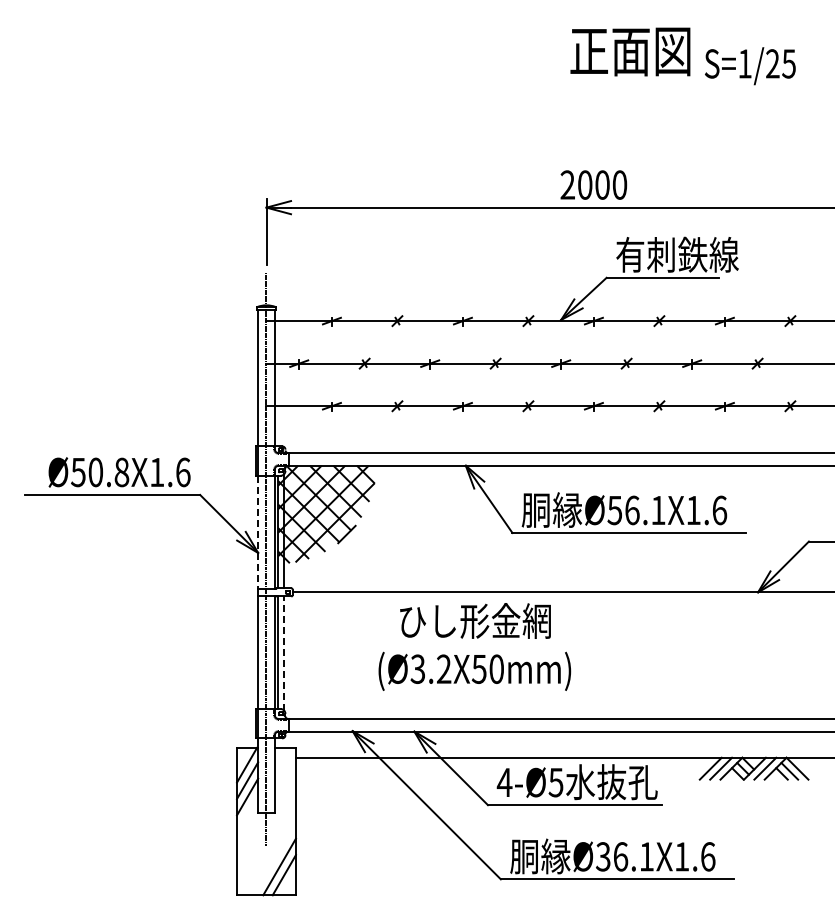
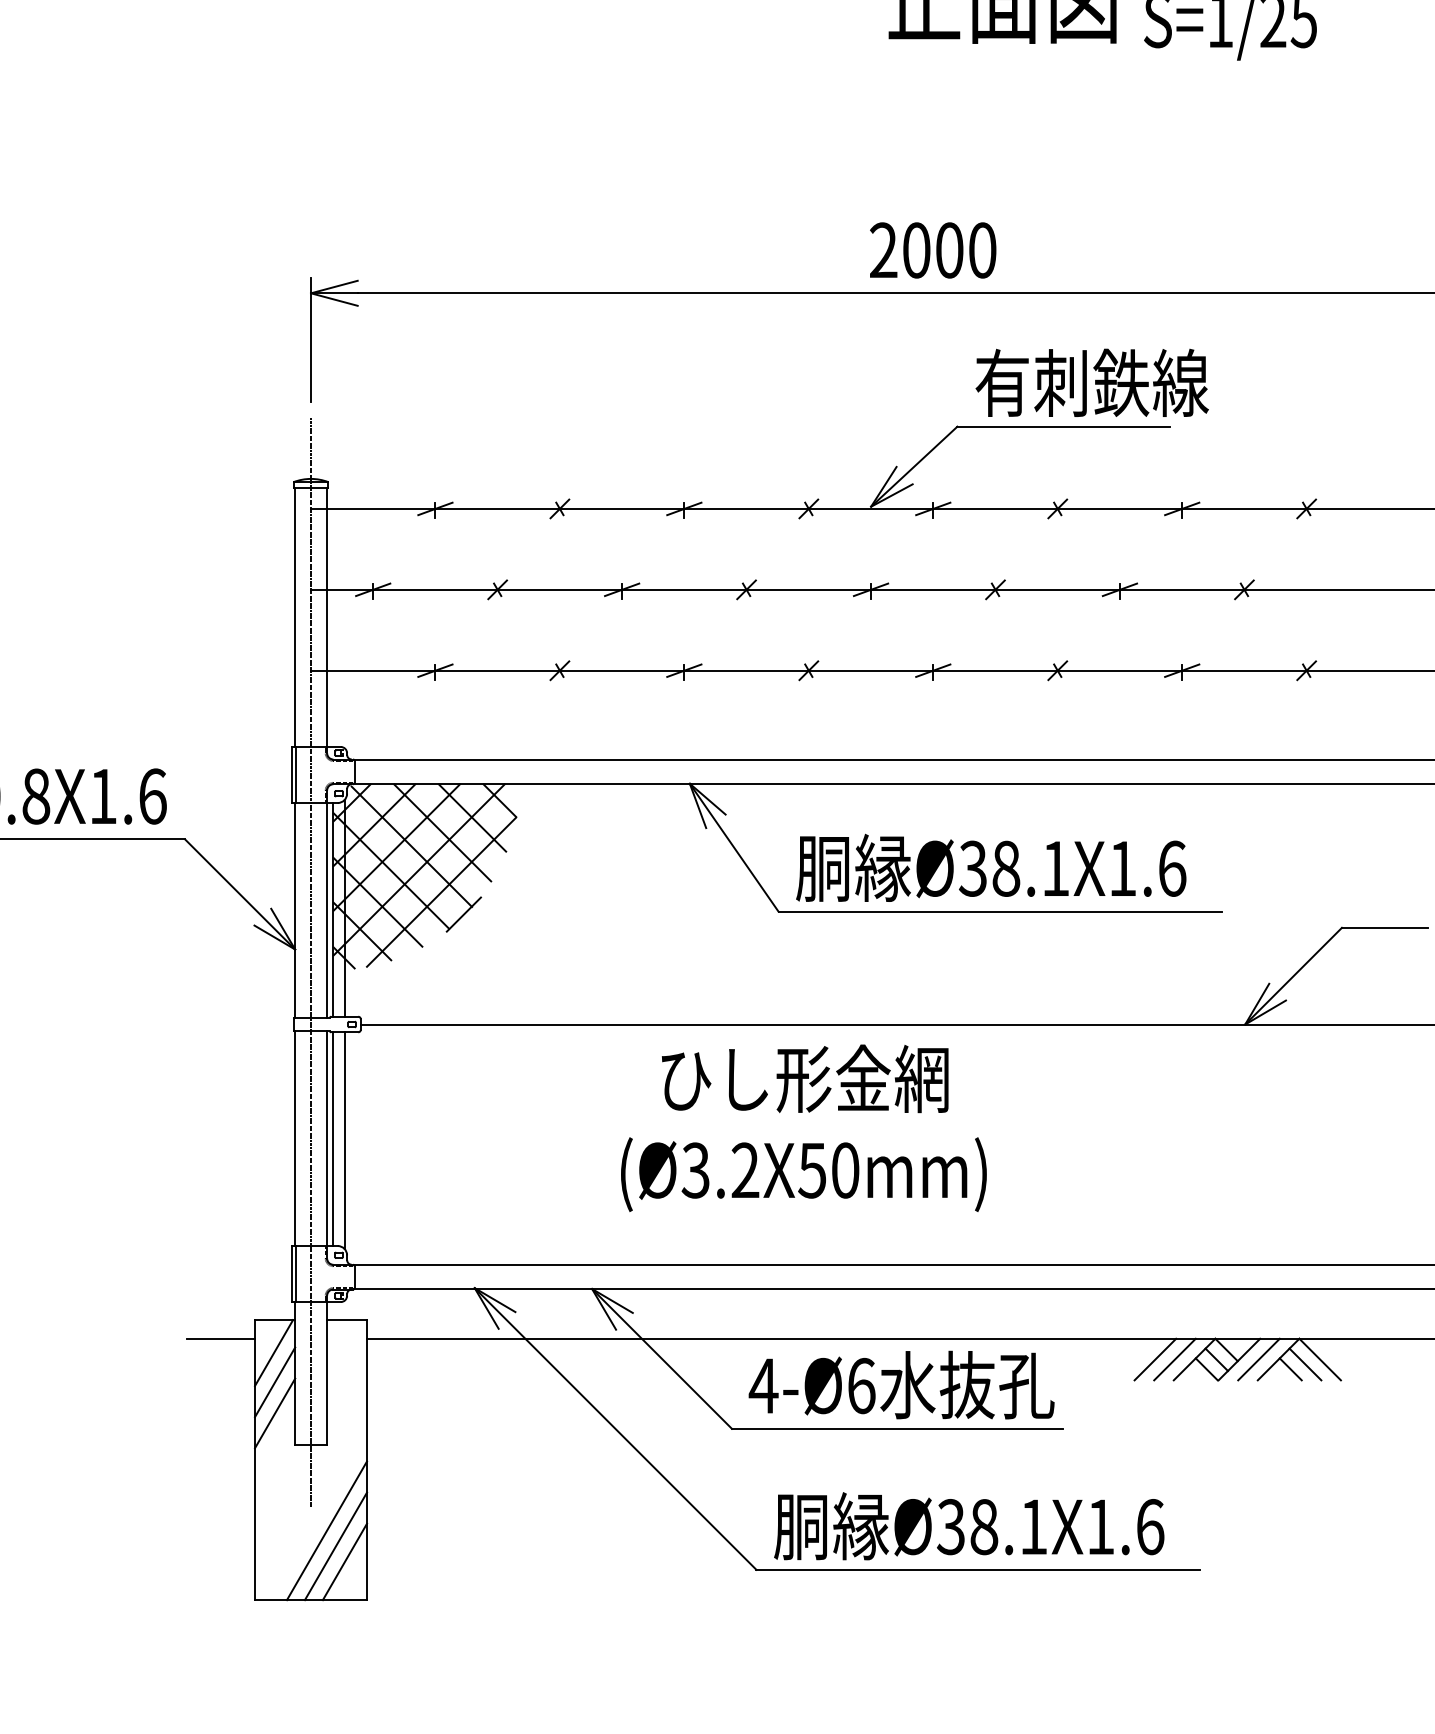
text: (623, 510) -> (989, 868), Ø56.1X1.6 -> Ø38.1X1.6
line: (258, 532) -> (295, 910), dashed -> solid
text: (474, 646) -> (803, 1127), moved
line: (284, 653) -> (345, 1140), dashed -> solid
line: (219, 757) -> (221, 1338), added
text: (555, 782) -> (860, 1385), 4-Ø5 -> 4-Ø6
text: (620, 856) -> (983, 1526), Ø36.1X1.6 -> Ø38.1X1.6
line: (274, 858) -> (326, 1530), added

